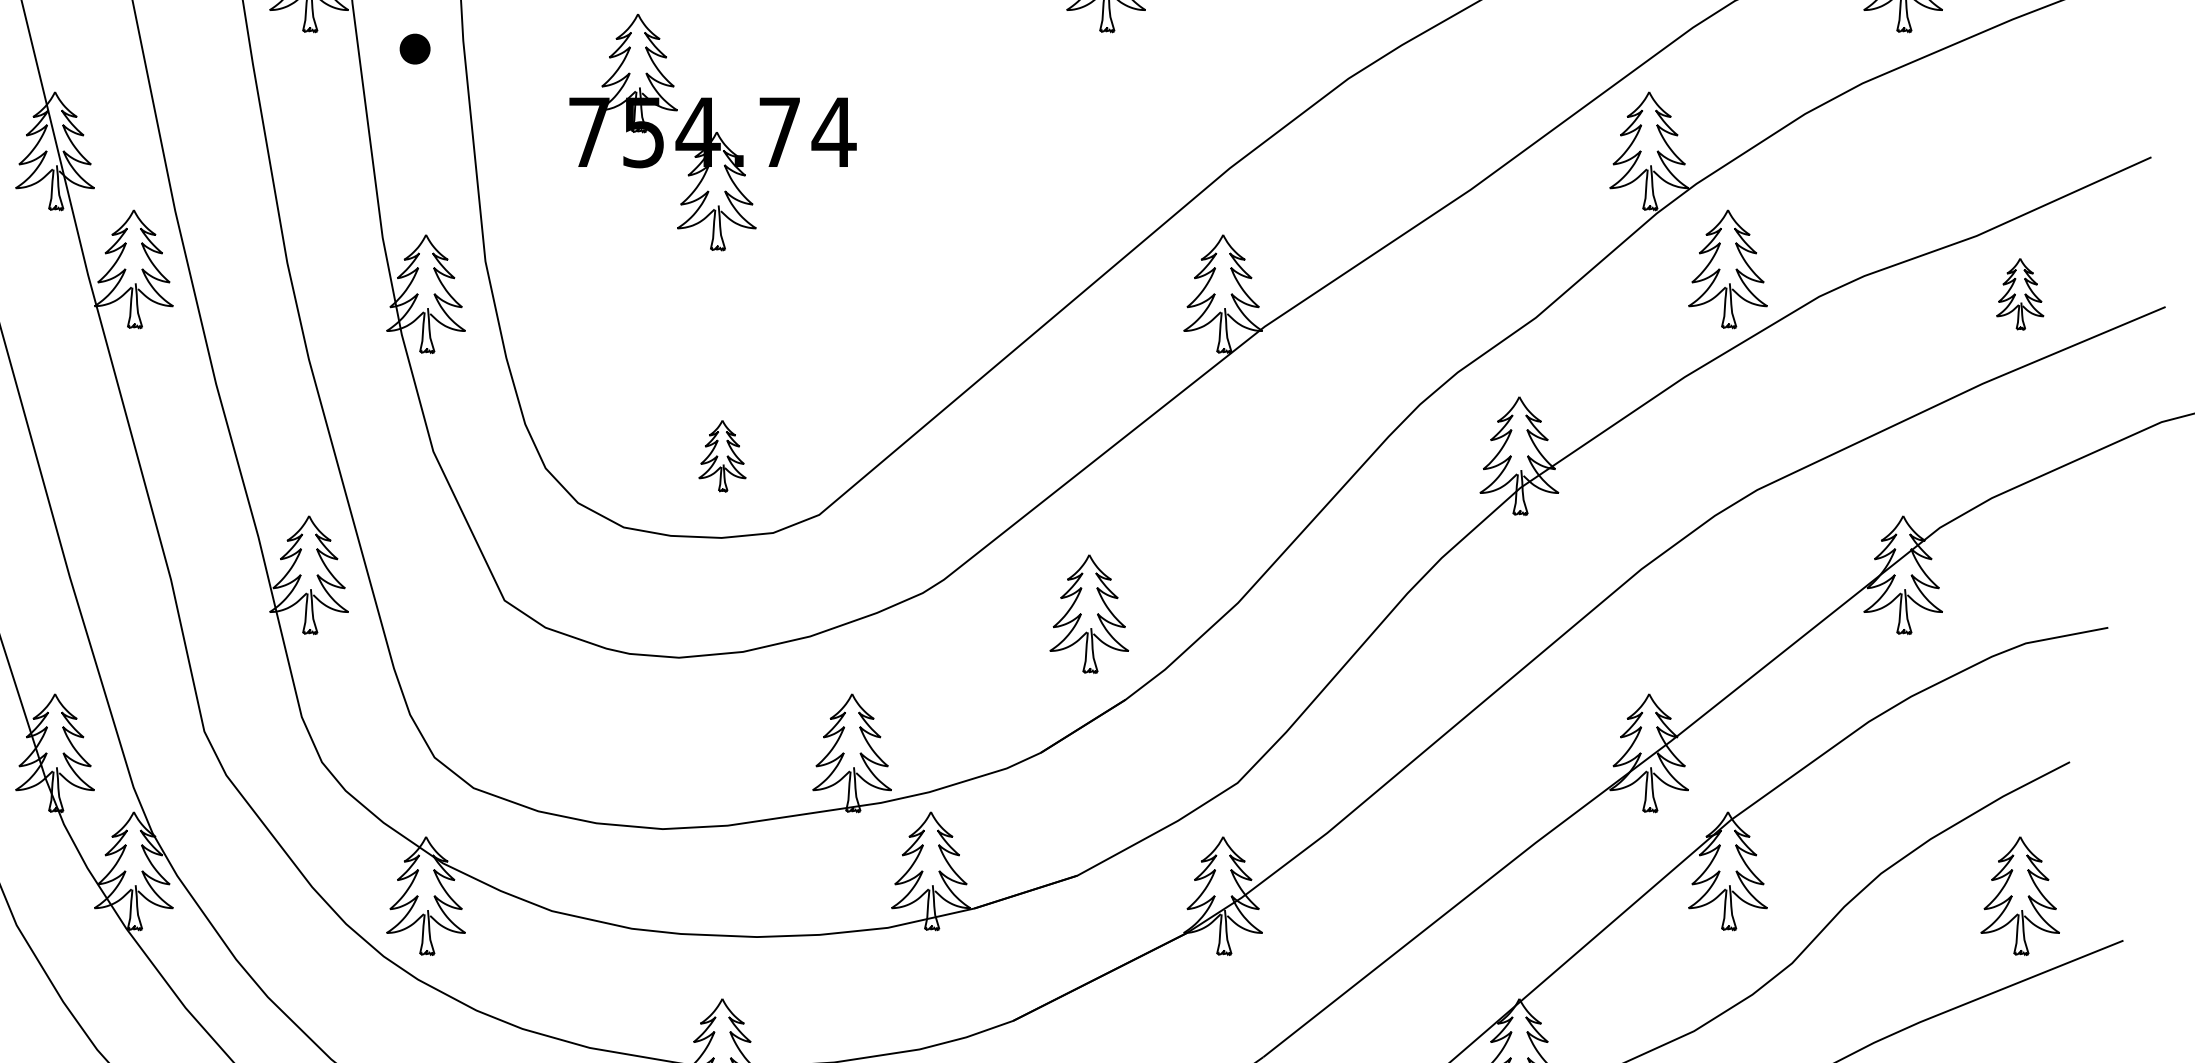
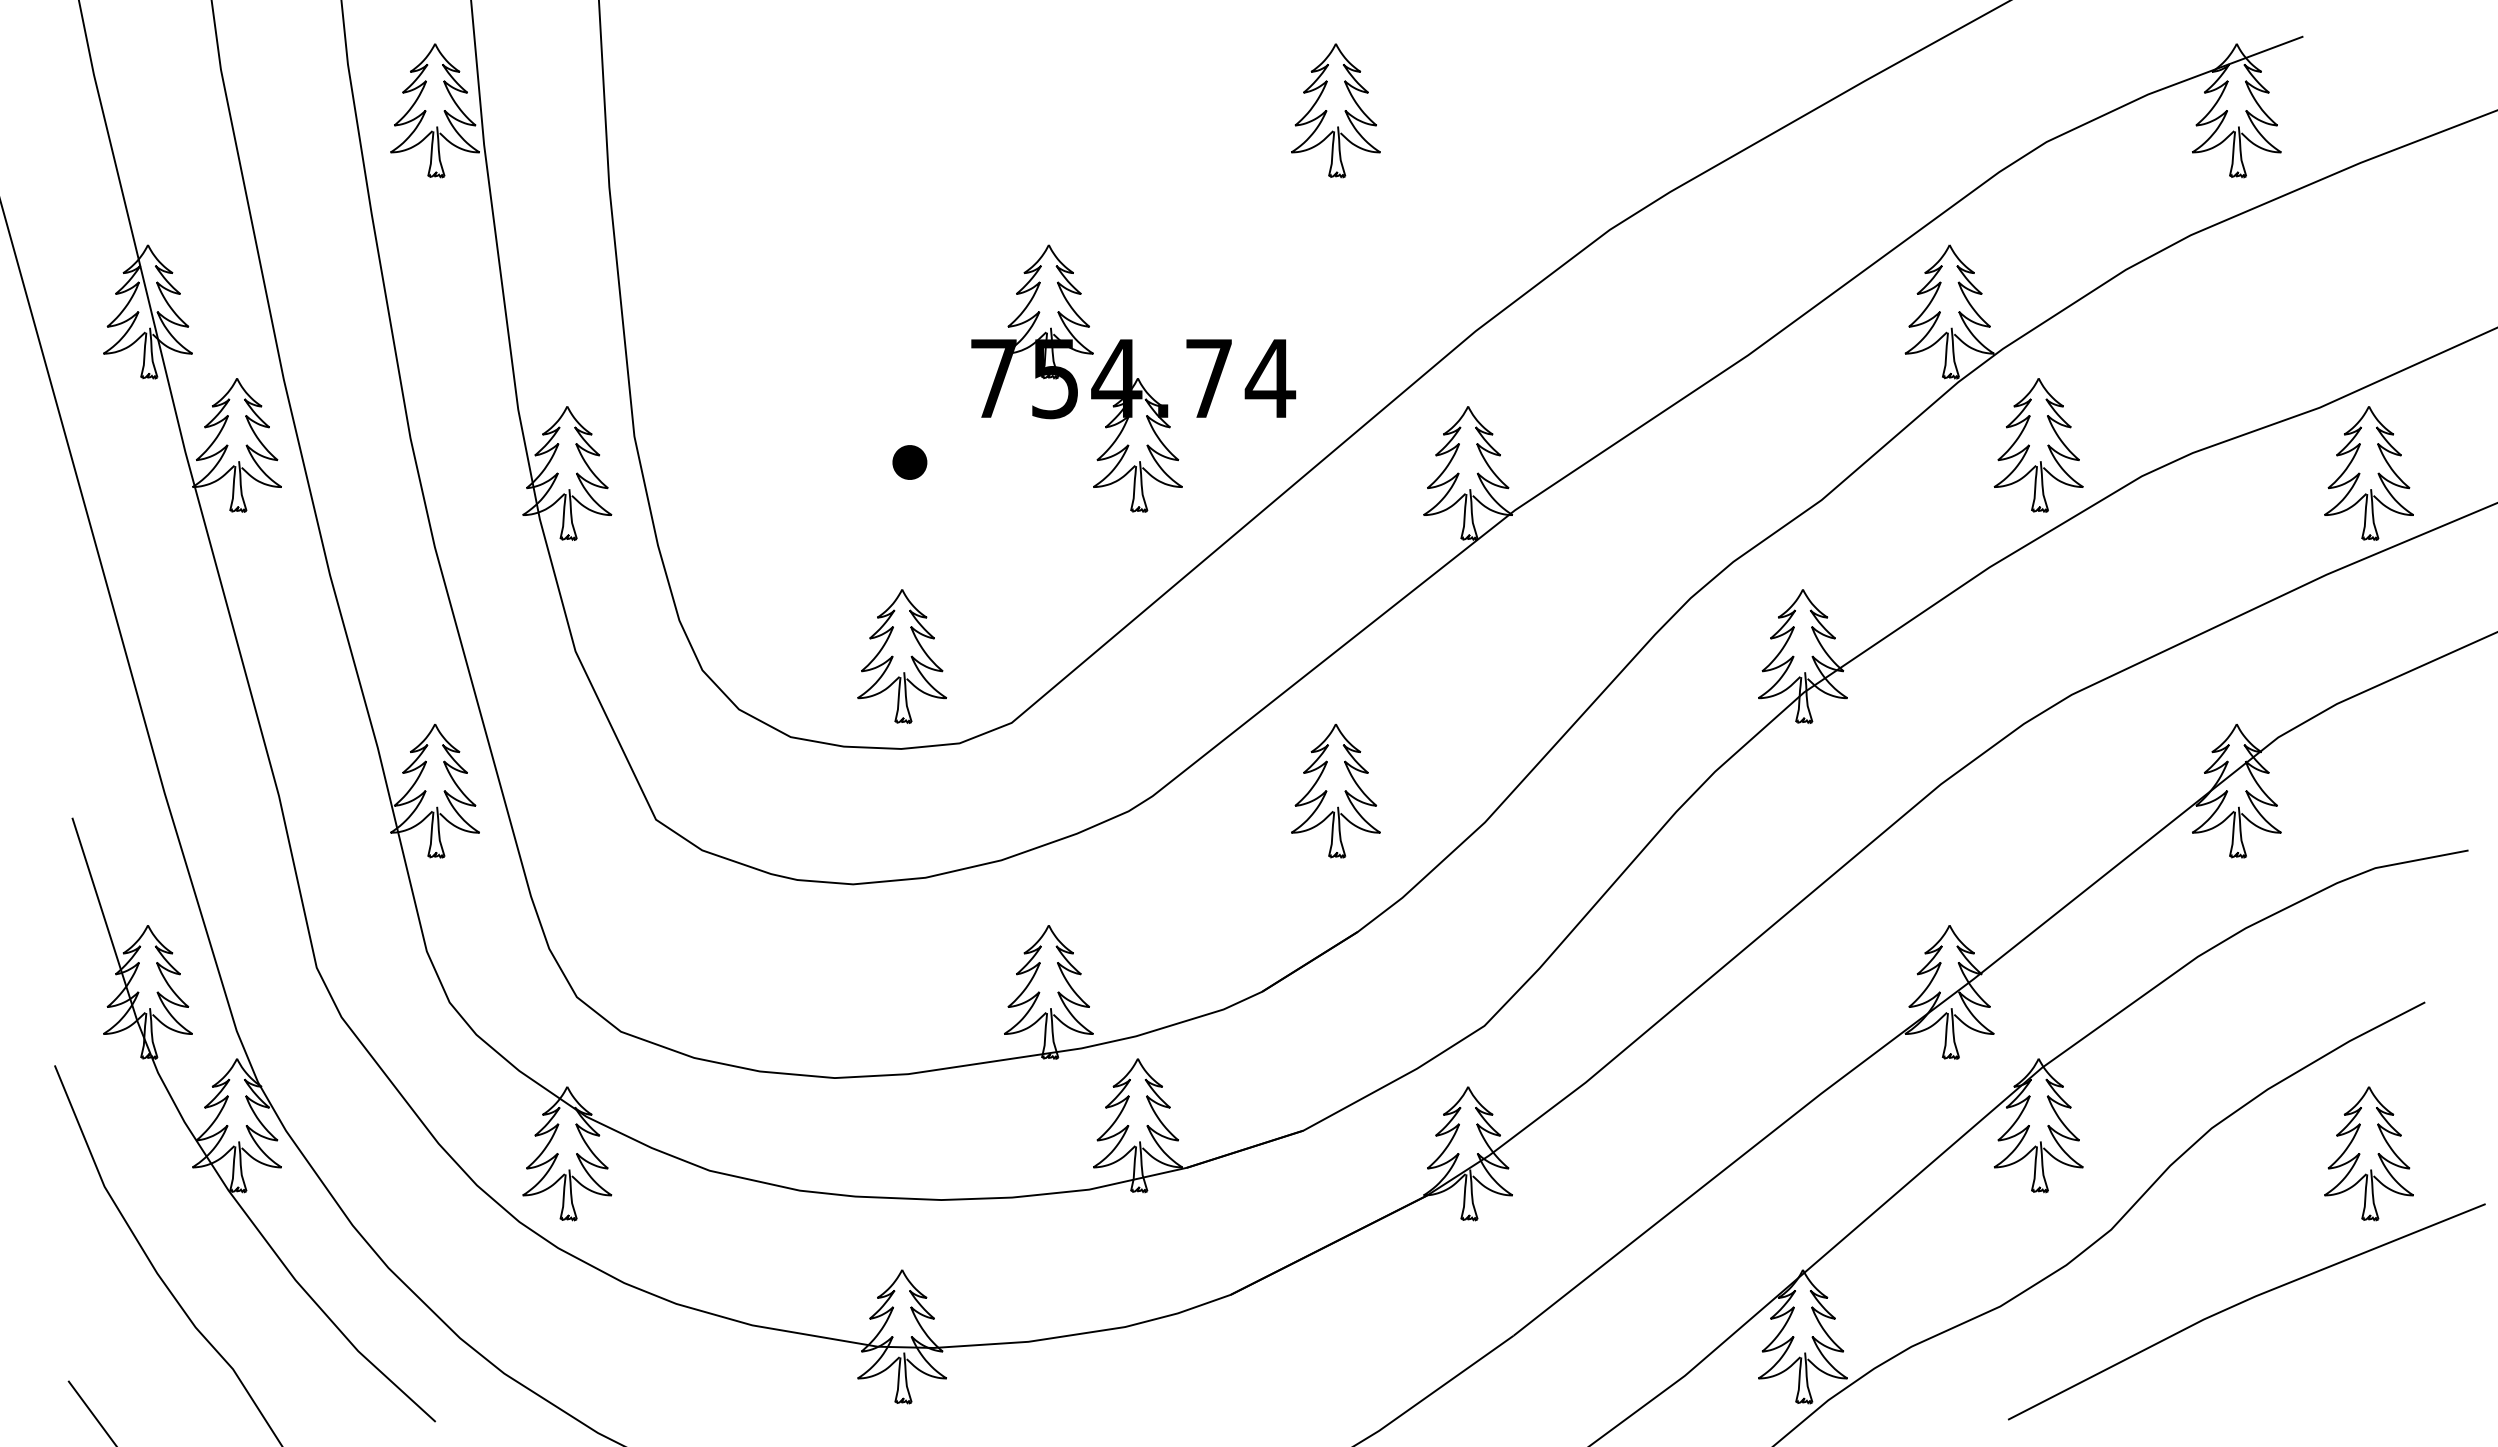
part: (414, 49) -> (909, 462), moved
part: (712, 132) -> (1133, 378), moved
part: (2019, 294) -> (2368, 473), size x1.67
part: (722, 456) -> (902, 656), size x1.67
part: (1088, 614) -> (1335, 791), moved

